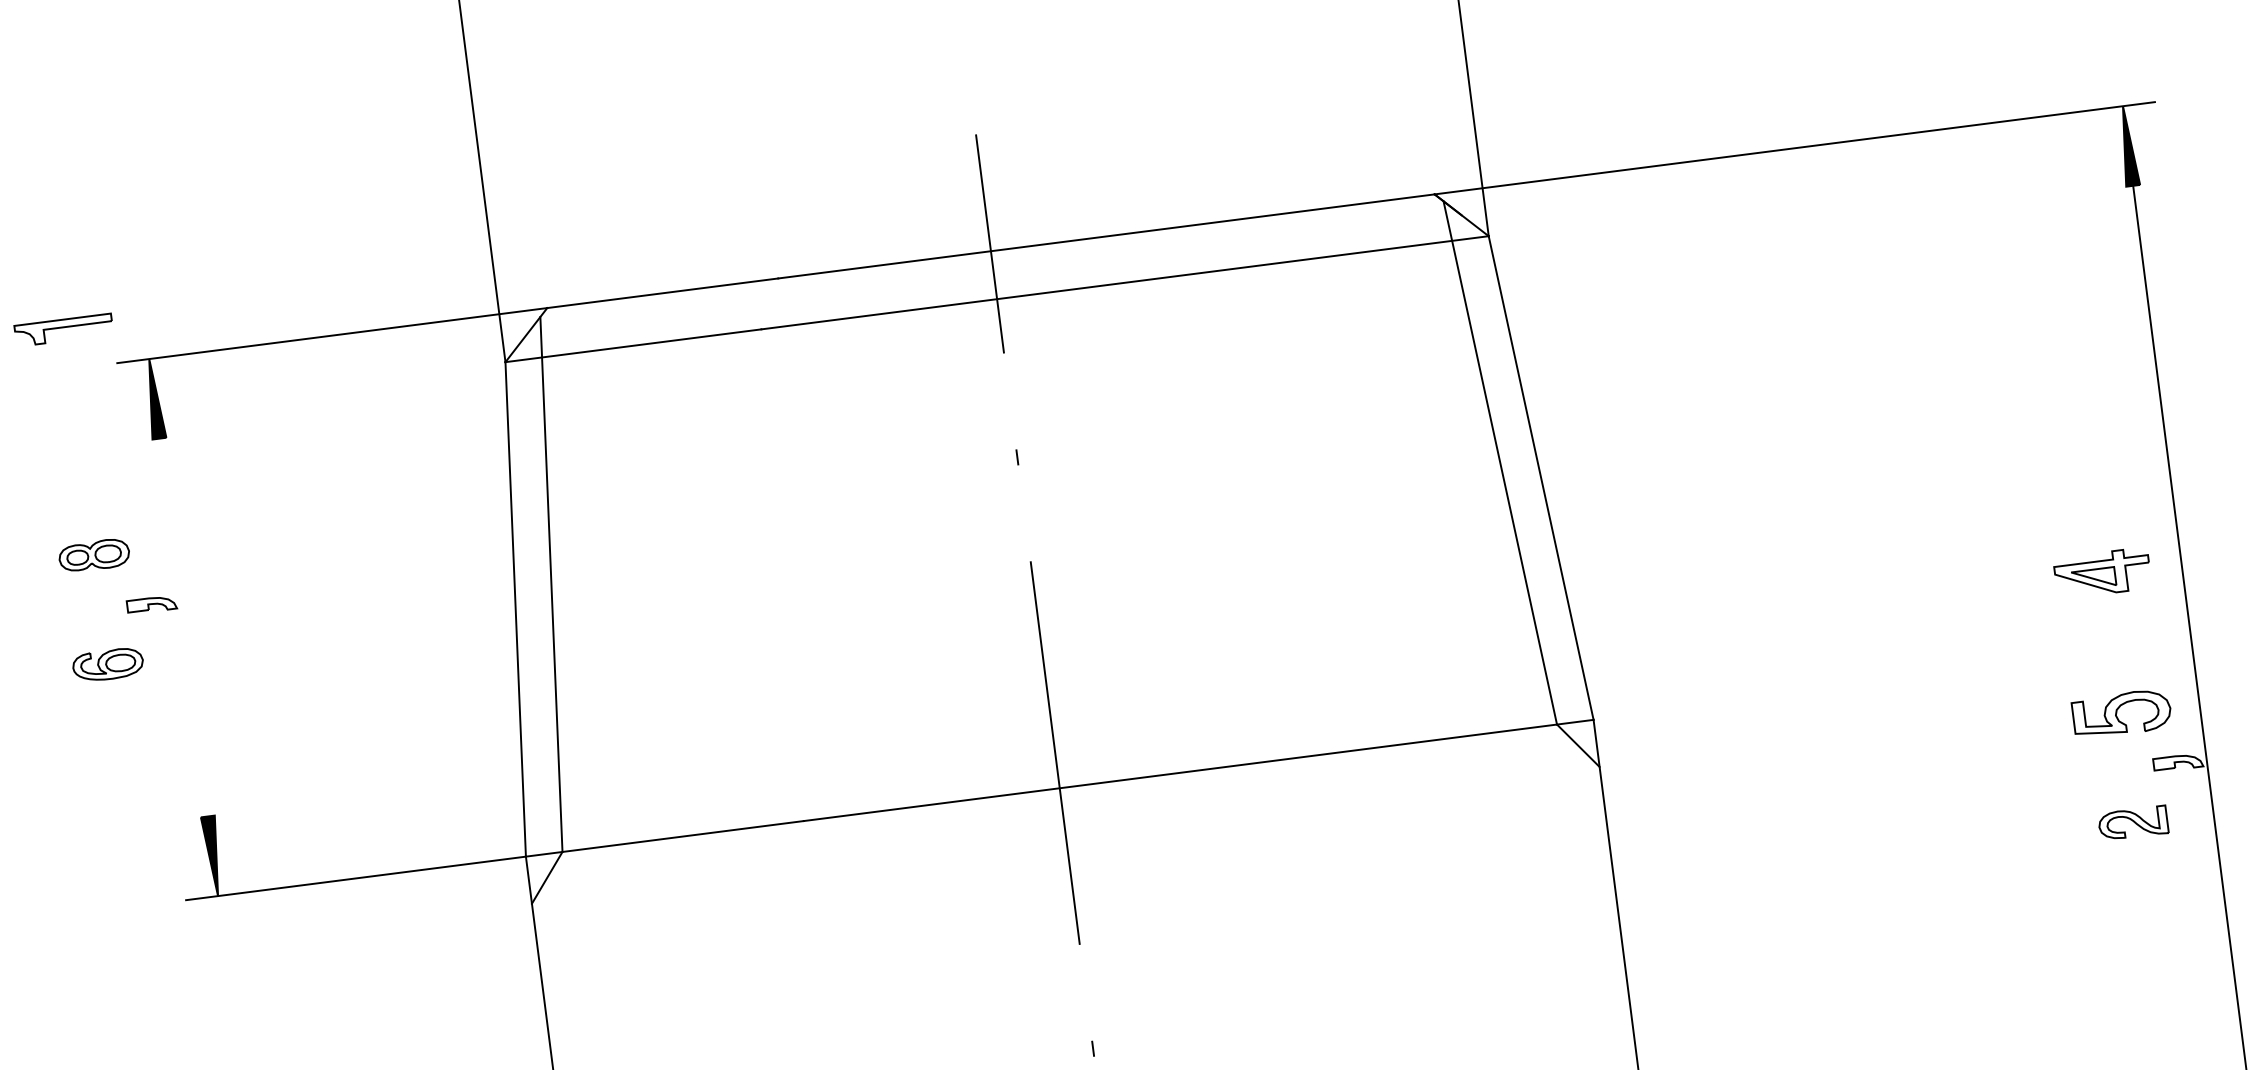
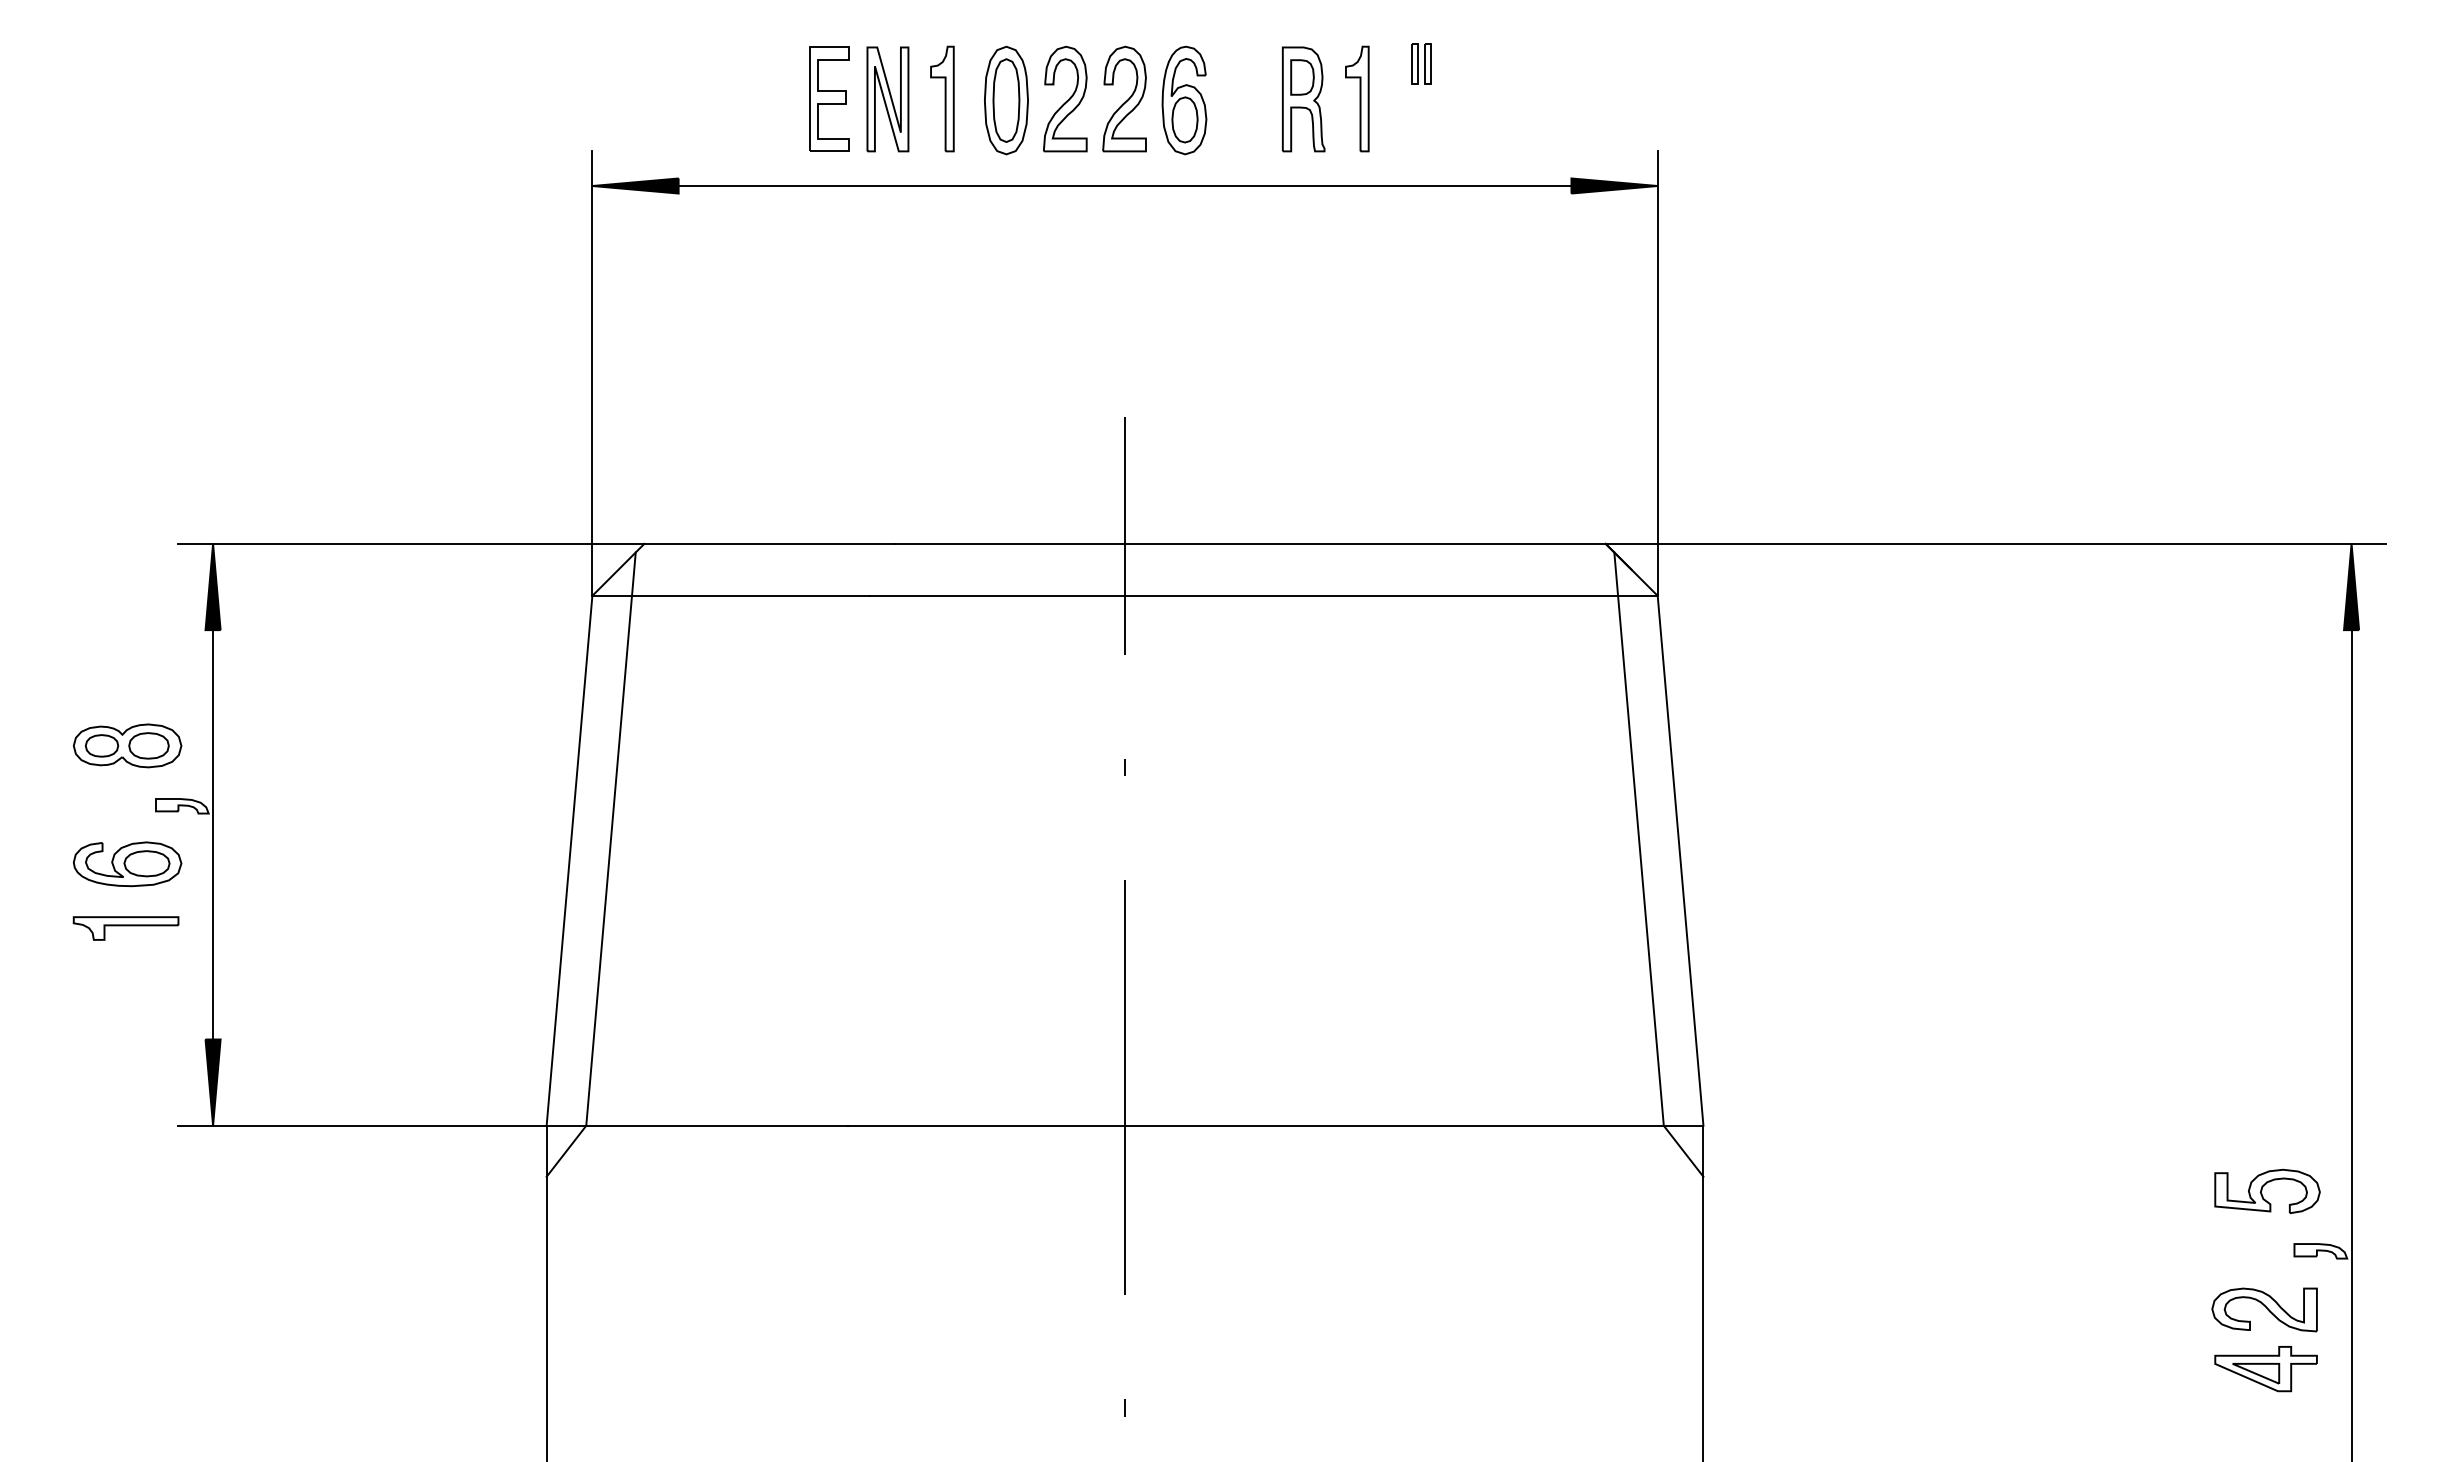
part: (63, 330) -> (125, 928), moved
part: (94, 555) -> (127, 745), size x1.43
part: (2102, 573) -> (2265, 1369), moved
line: (184, 627) -> (213, 834), added
part: (108, 665) -> (127, 864), size x1.43
part: (2133, 823) -> (2264, 1309), size x1.43

